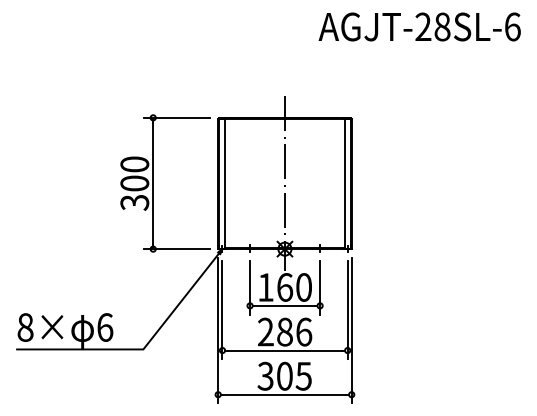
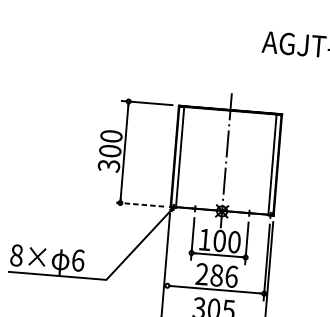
line: (177, 249) -> (139, 204), solid -> dashed
text: (285, 287) -> (220, 241), 160 -> 100
line: (222, 310) -> (169, 254), removed

